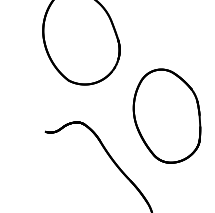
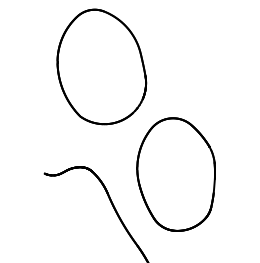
part: (166, 116) -> (175, 174), moved

